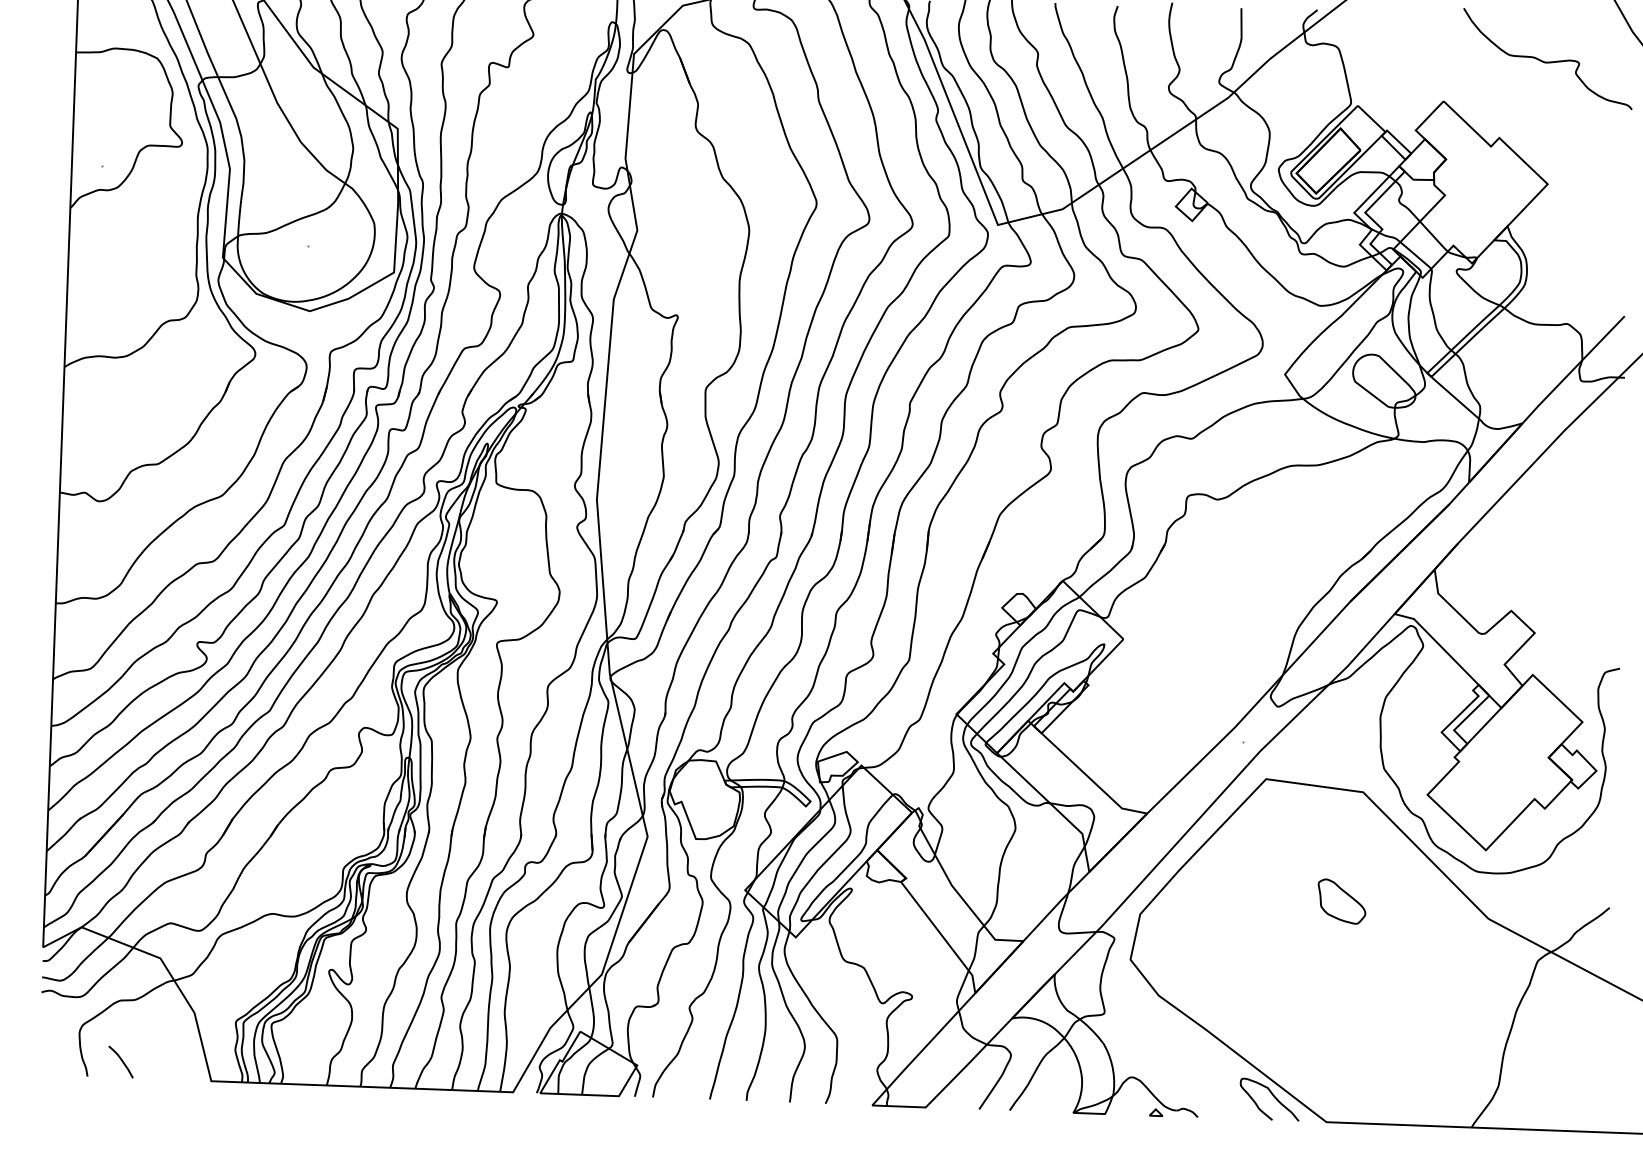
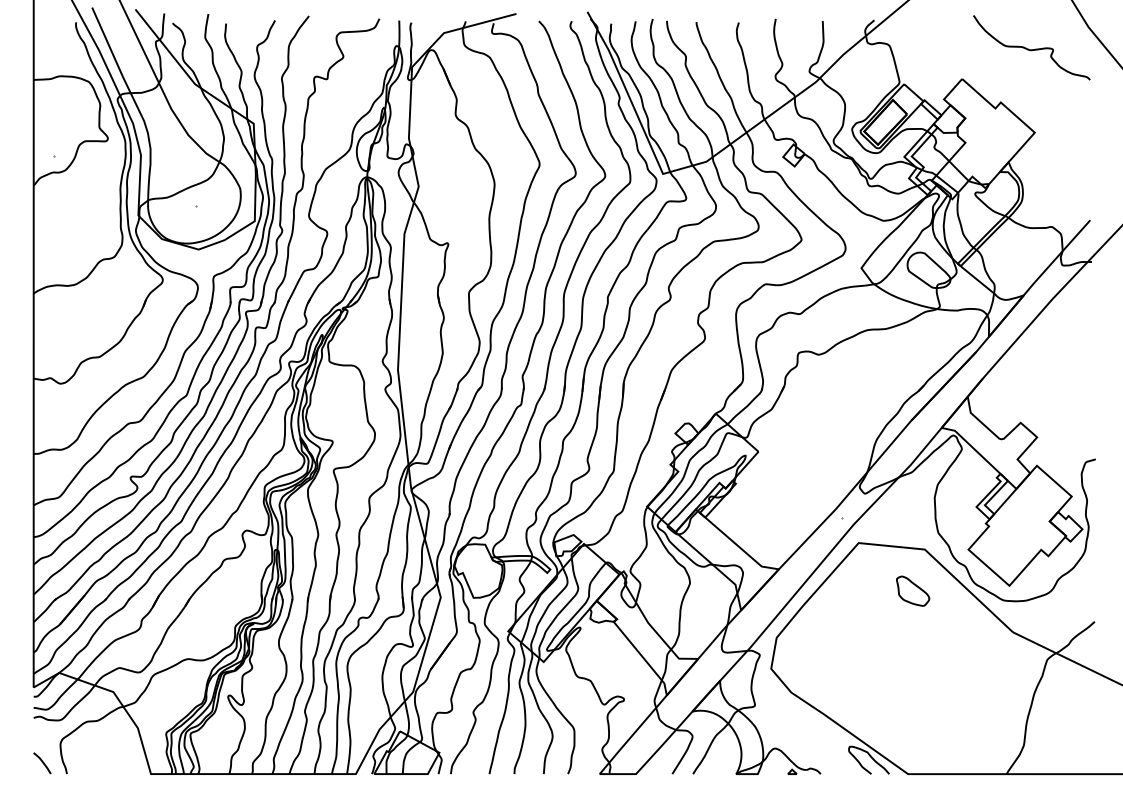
part: (1342, 900) -> (913, 590), moved
line: (121, 1062) -> (42, 763), moved

